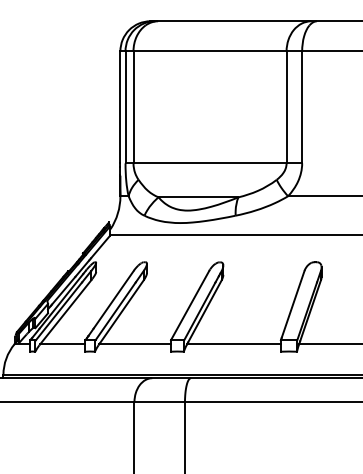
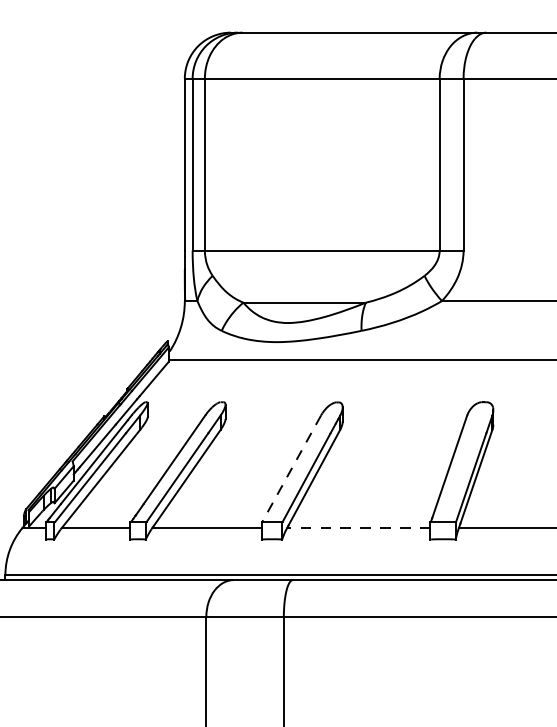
line: (190, 305) -> (292, 468), solid -> dashed
line: (234, 344) -> (359, 528), solid -> dashed

